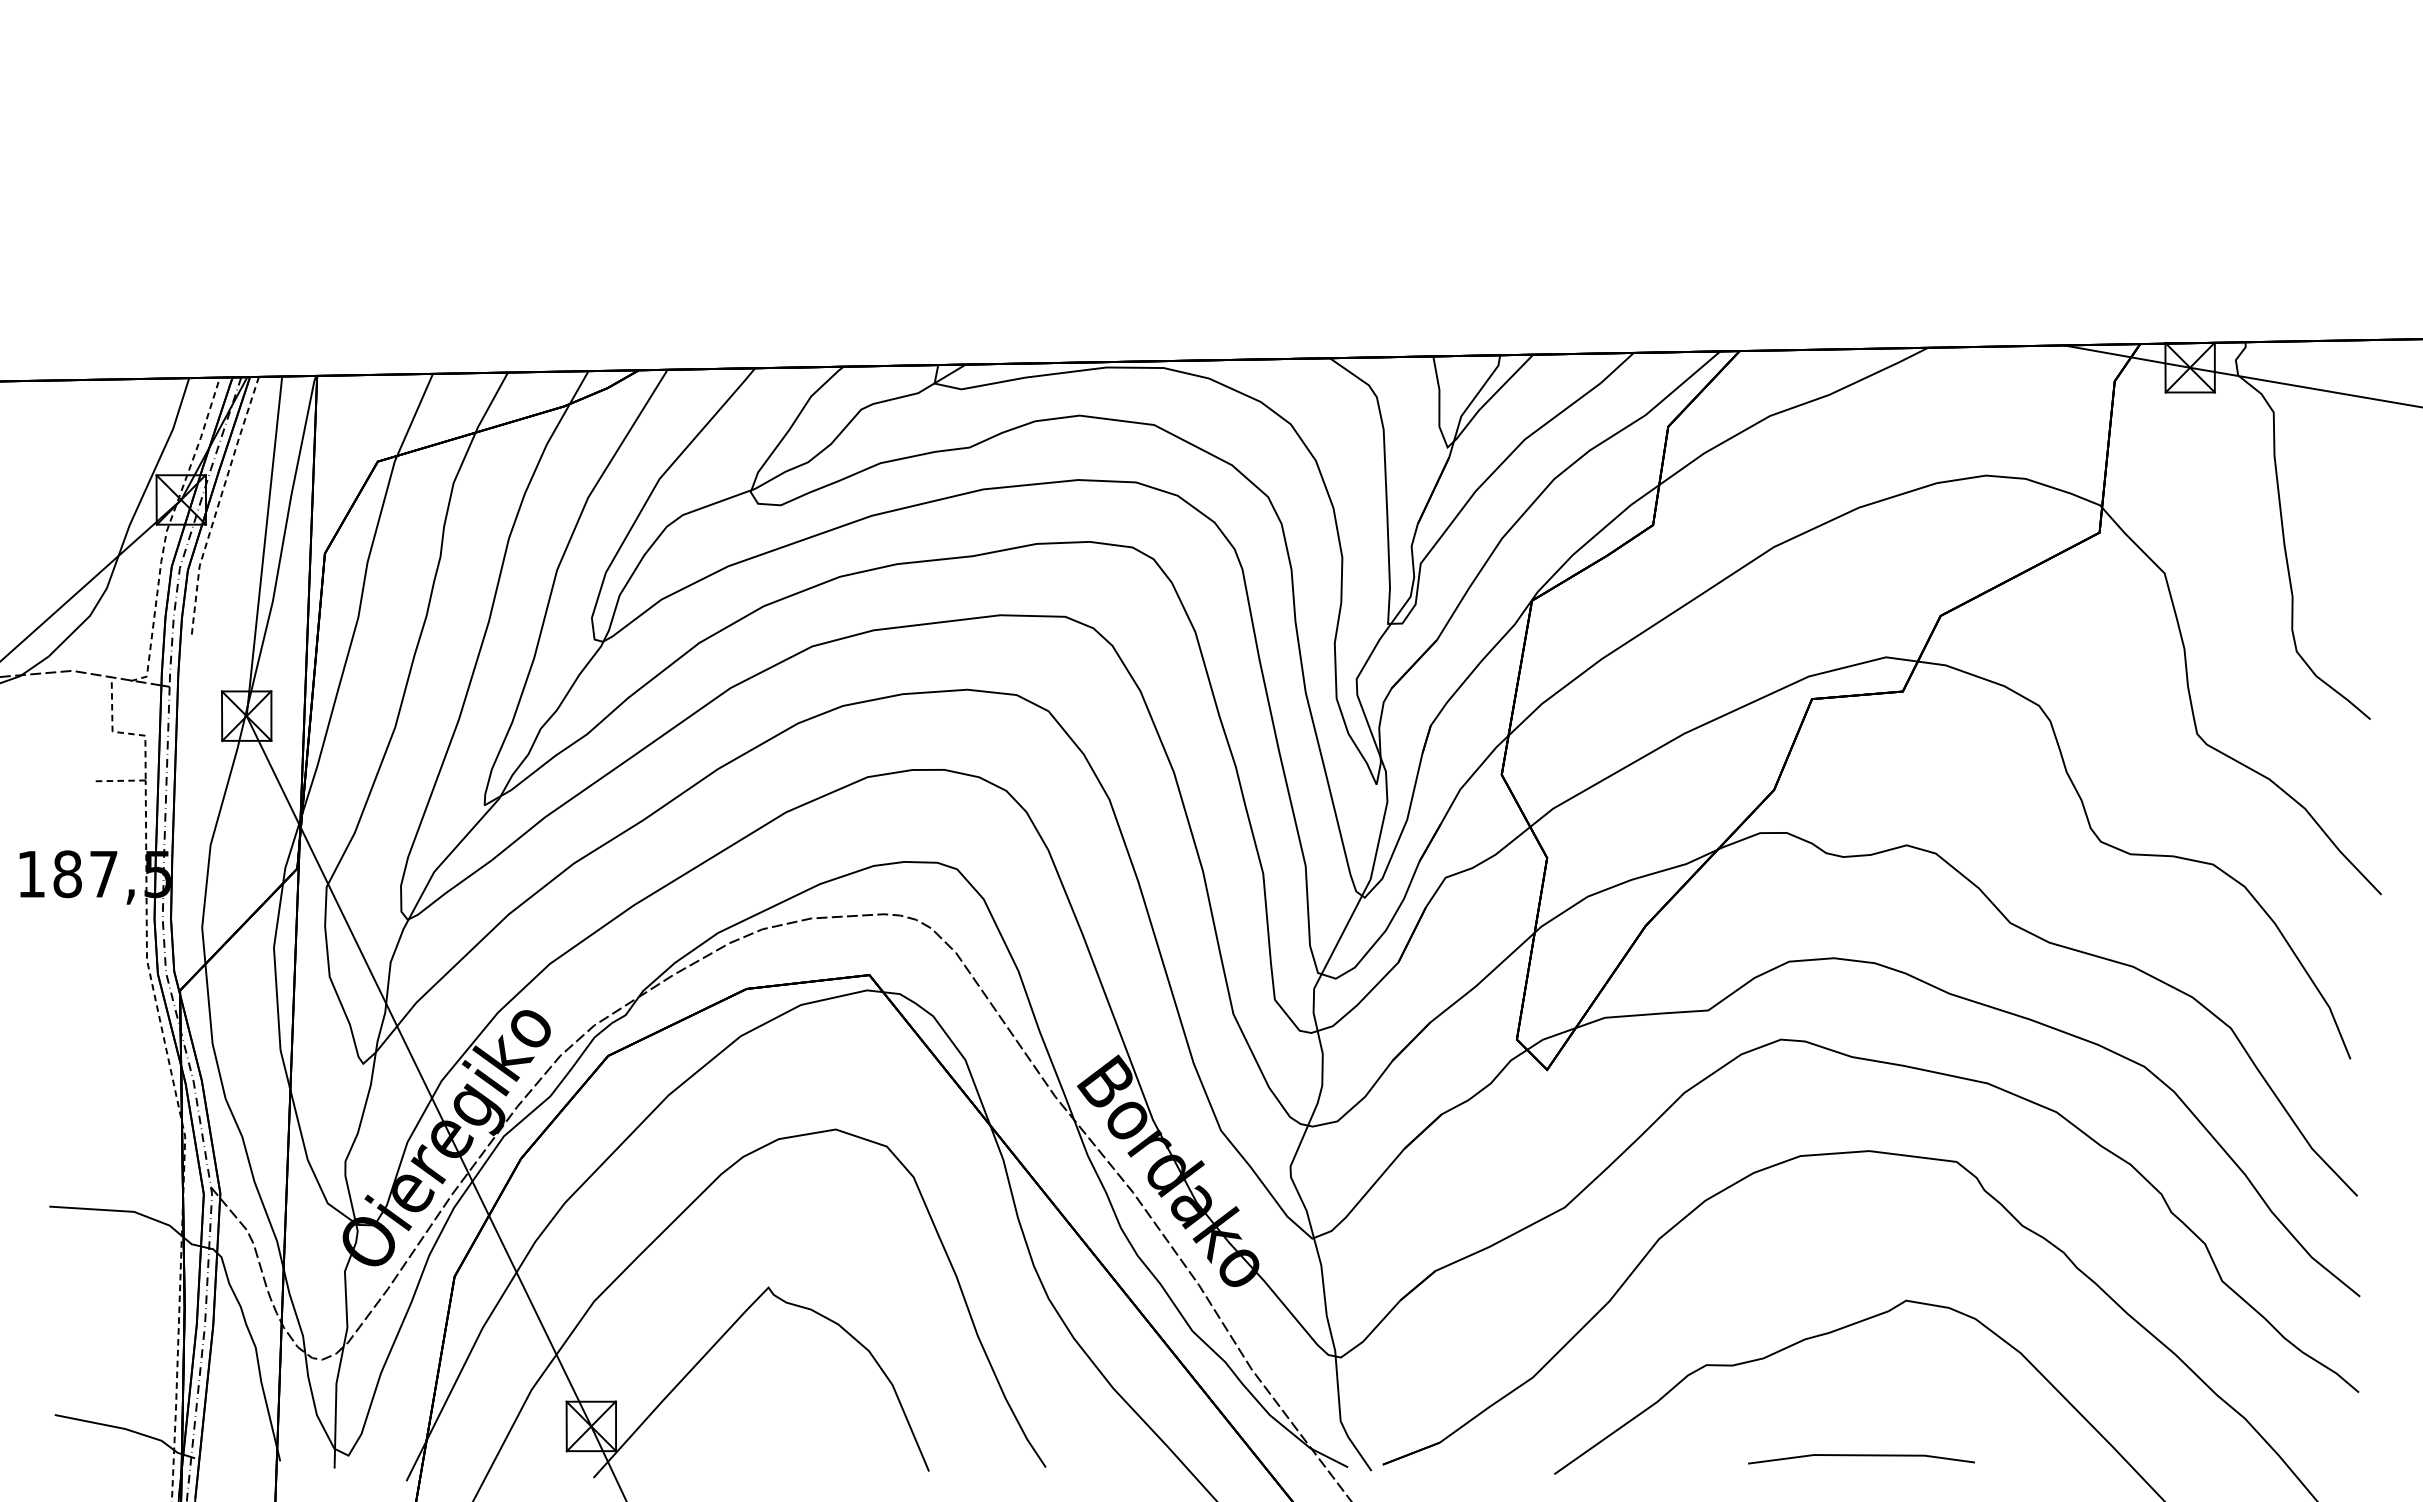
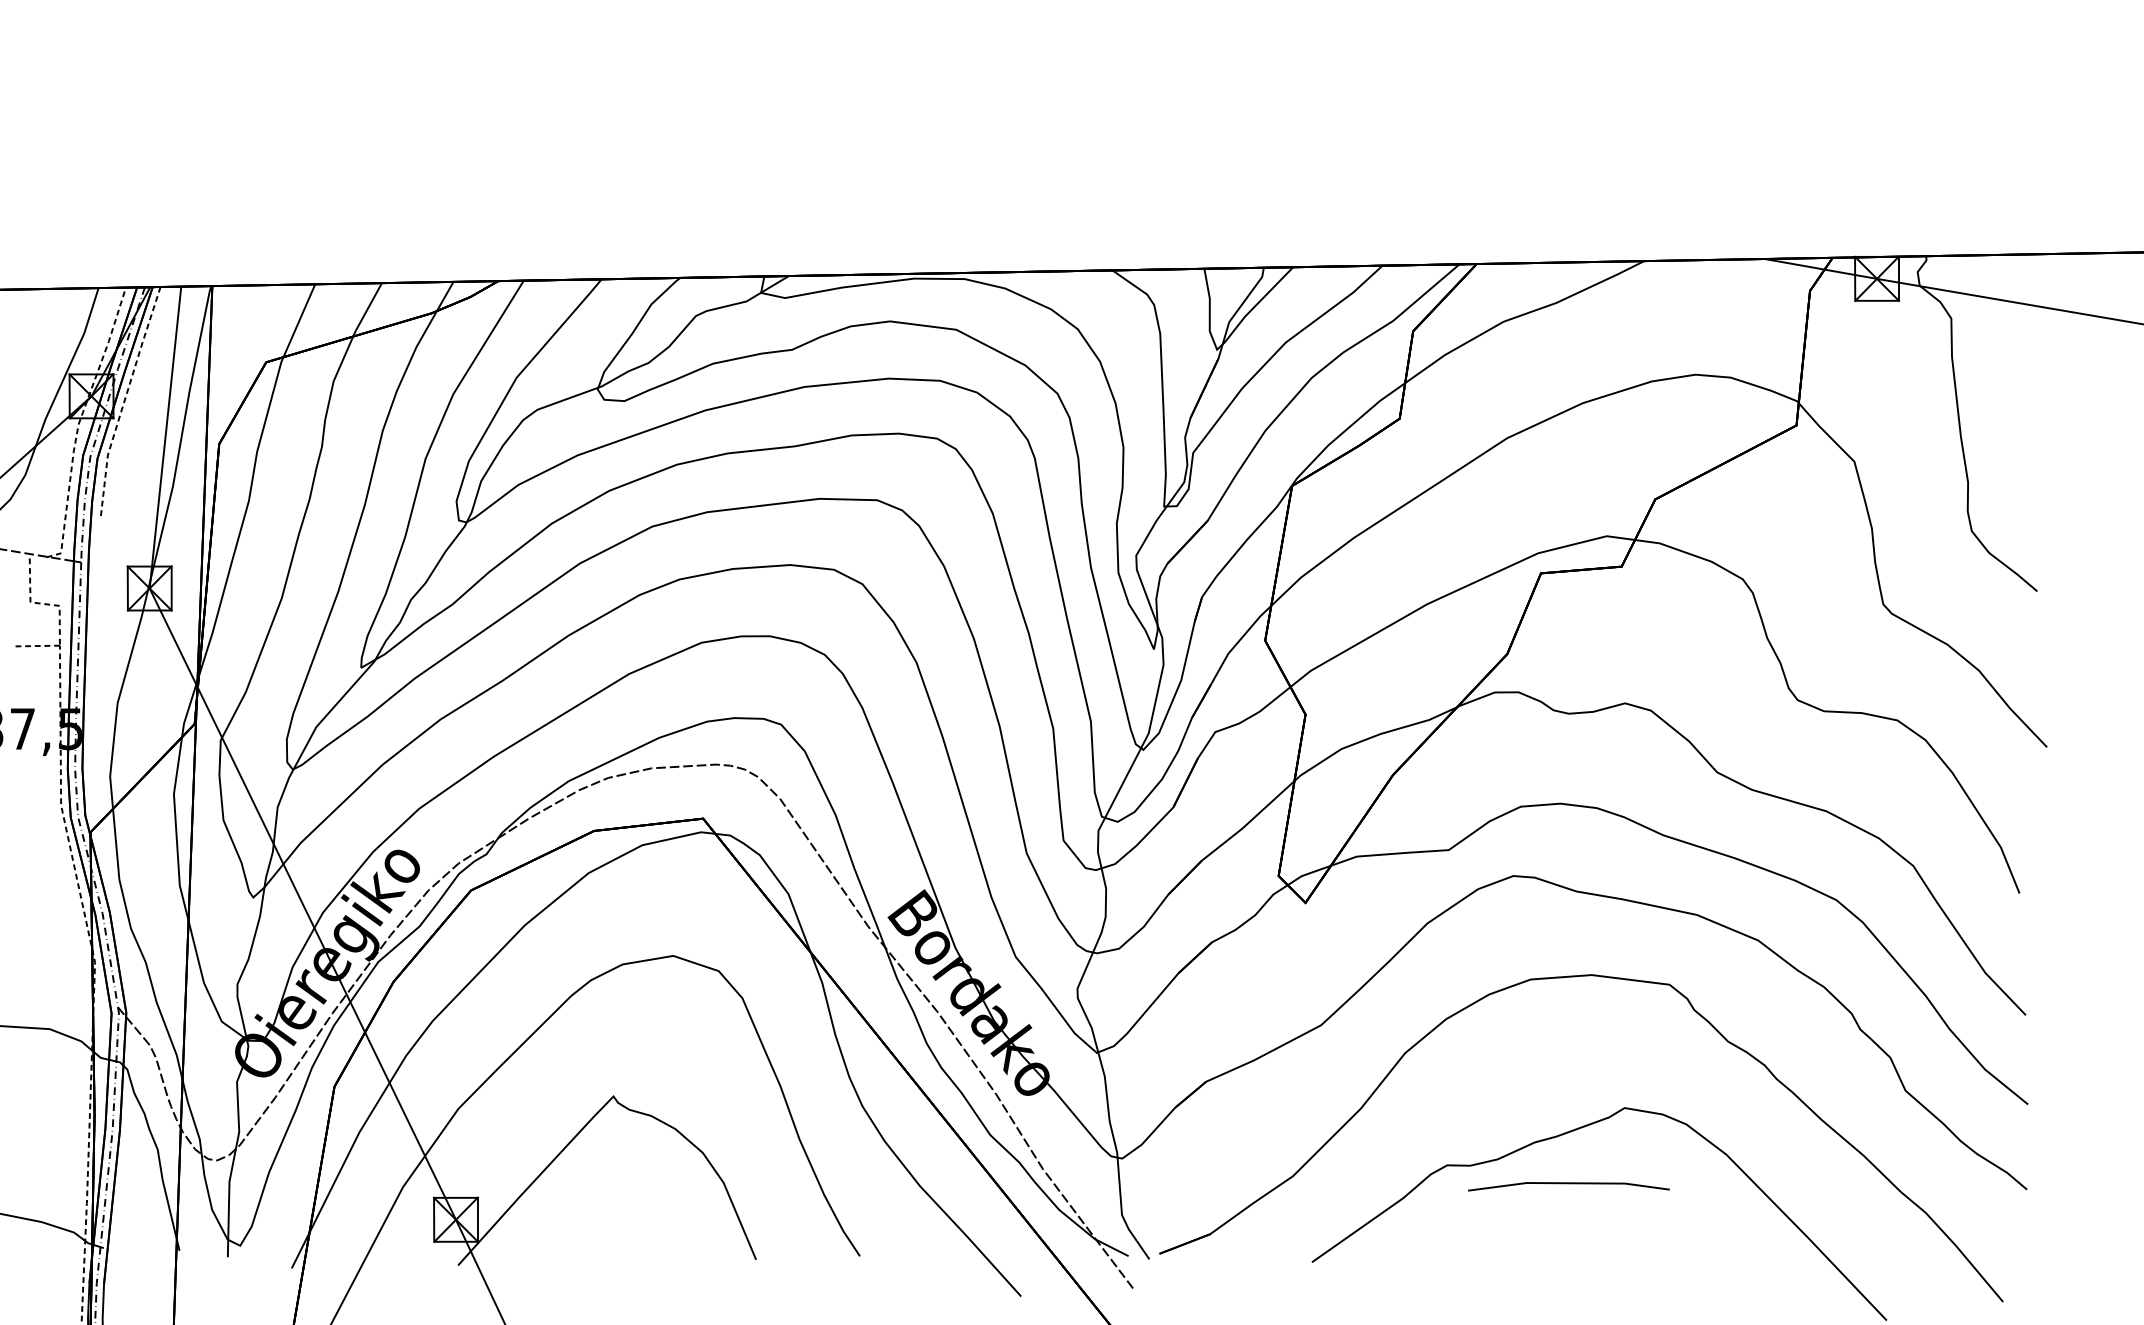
line: (1861, 1456) -> (1568, 1184), moved

